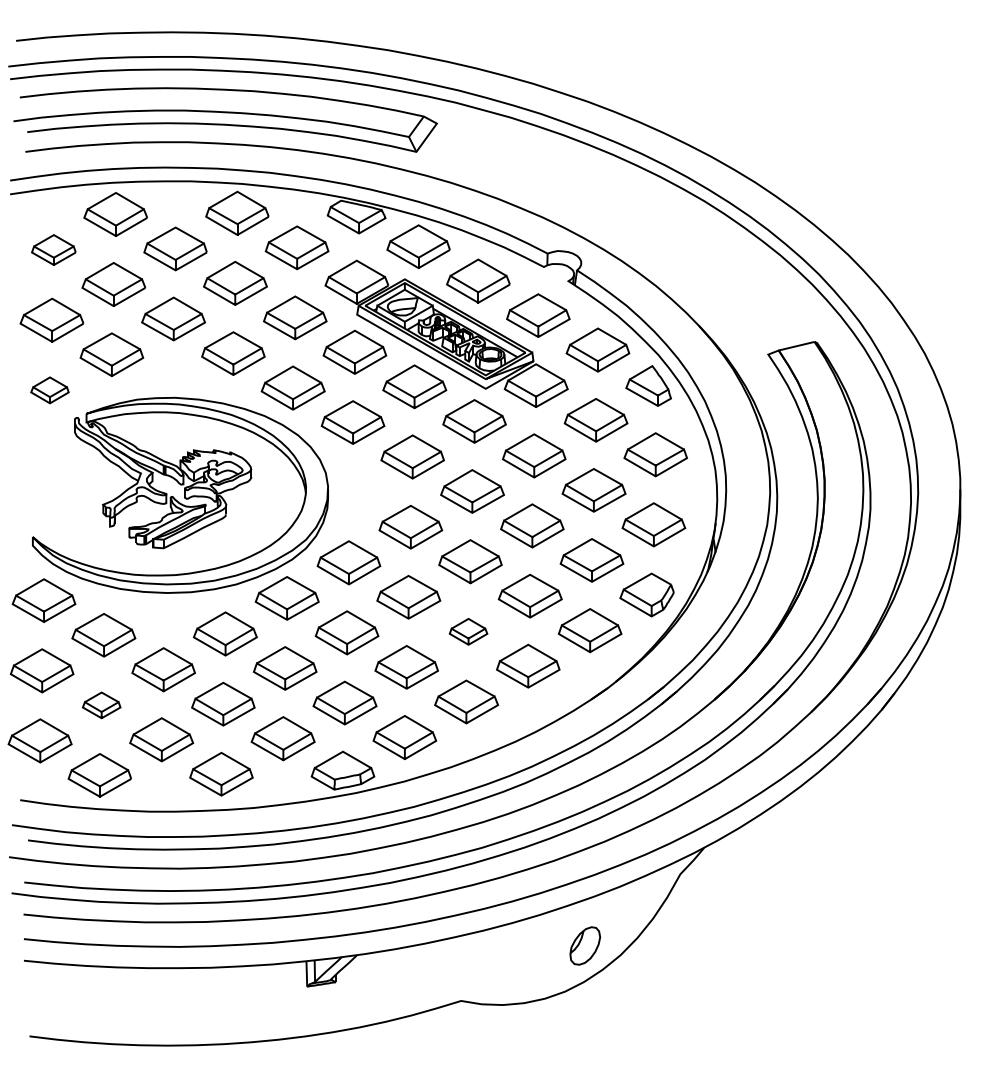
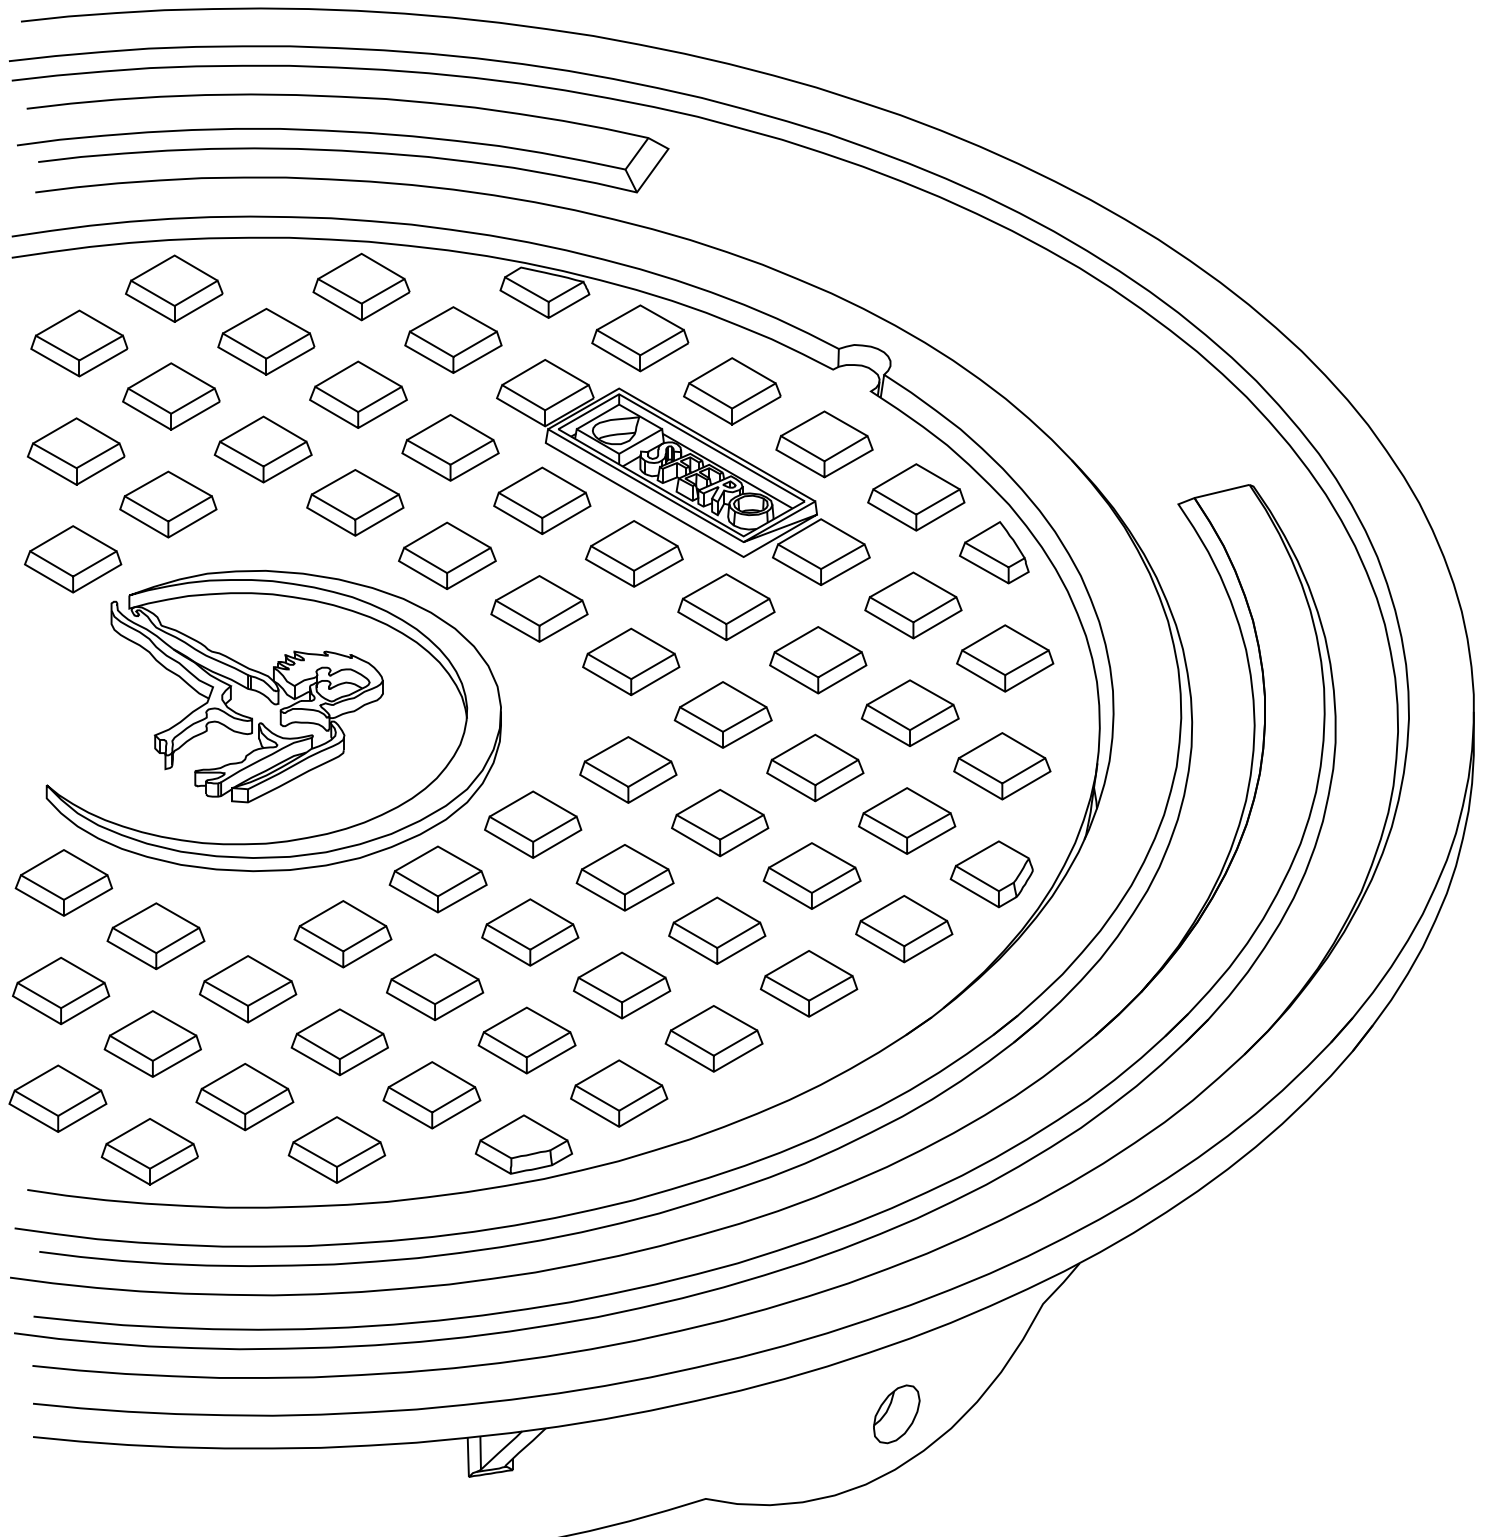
part: (53, 249) -> (78, 342), size x1.43
part: (49, 390) -> (72, 559), size x1.67
part: (468, 631) -> (717, 930), size x1.67
part: (101, 705) -> (152, 1044), size x1.67

